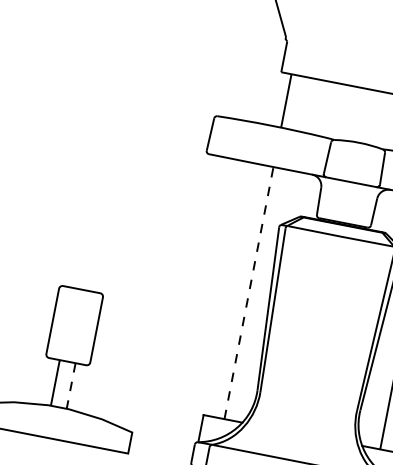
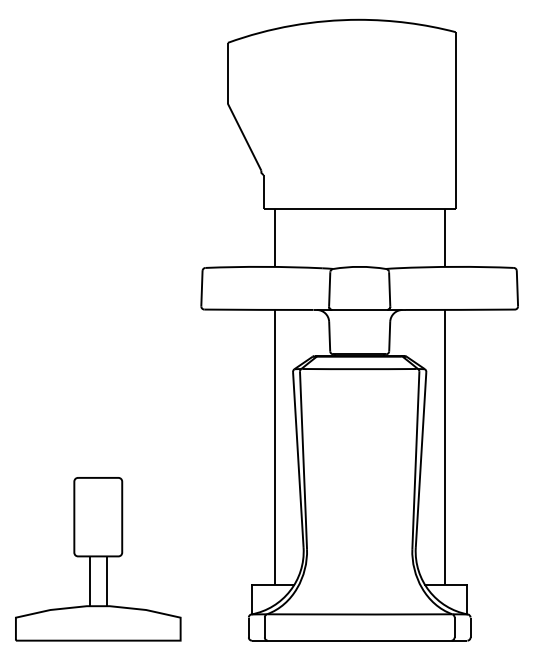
line: (248, 292) -> (274, 446), dashed -> solid
line: (70, 386) -> (106, 581), dashed -> solid

